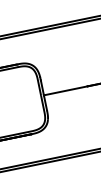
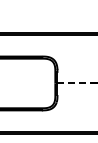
line: (65, 90) -> (74, 83), solid -> dashed

